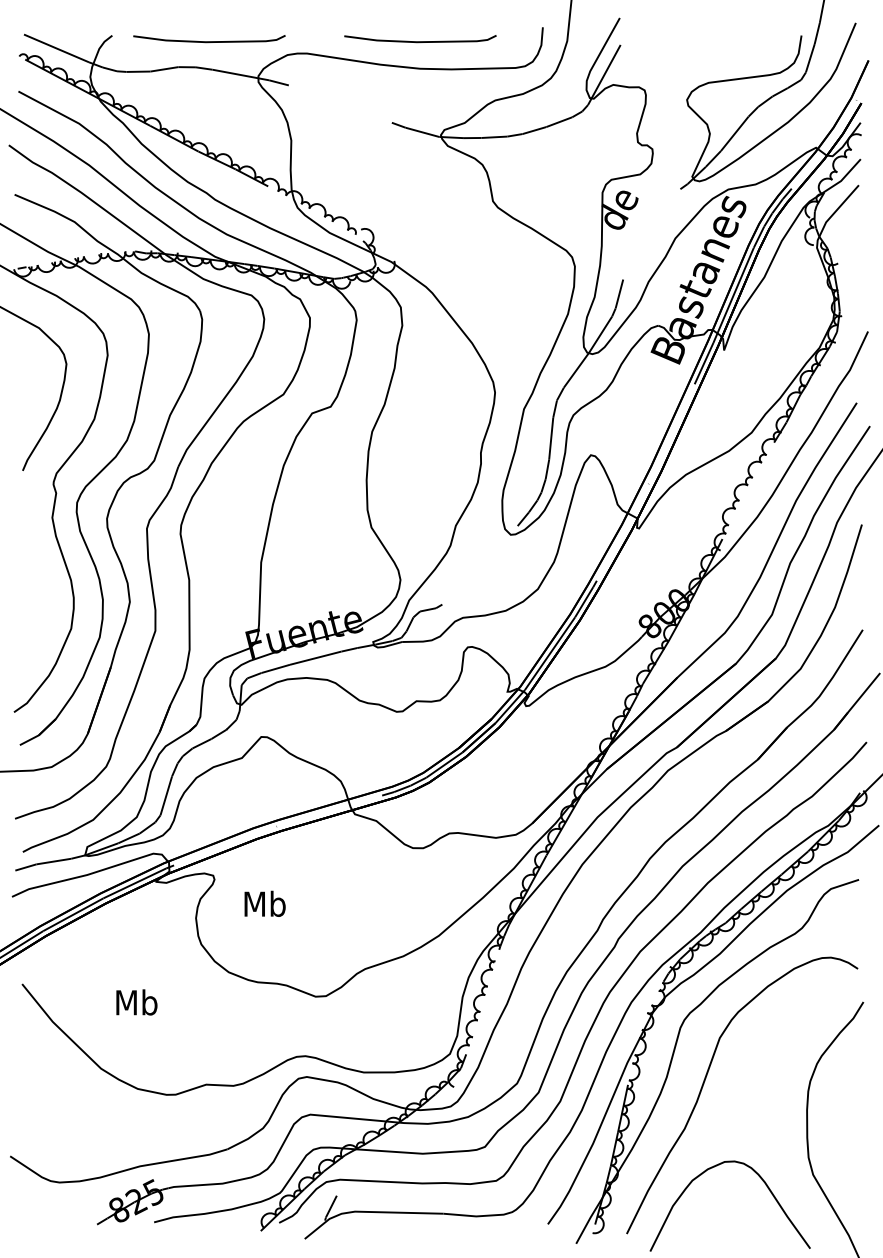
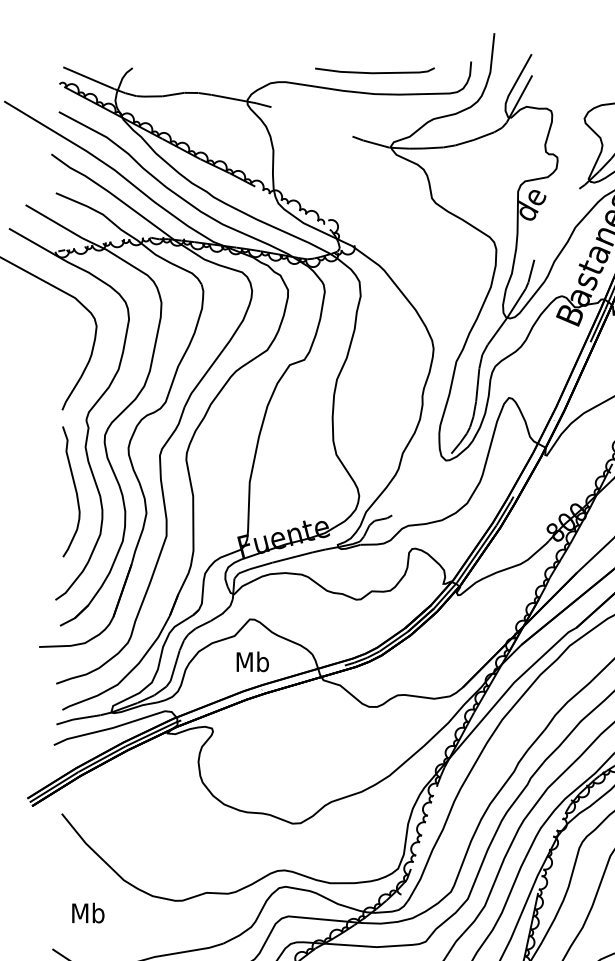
curve: (209, 41) -> (209, 72), removed
curve: (39, 574) -> (75, 491), added
text: (264, 903) -> (252, 661), moved
text: (136, 1002) -> (88, 913), moved

